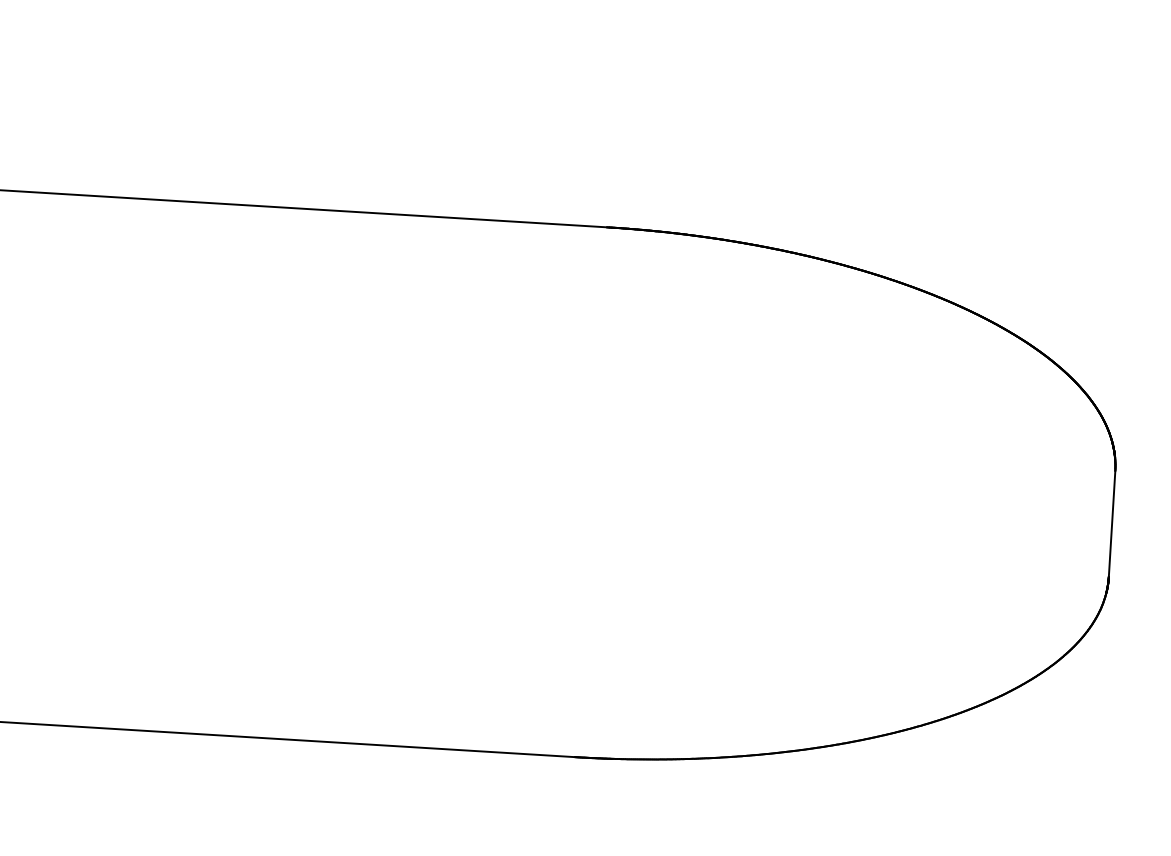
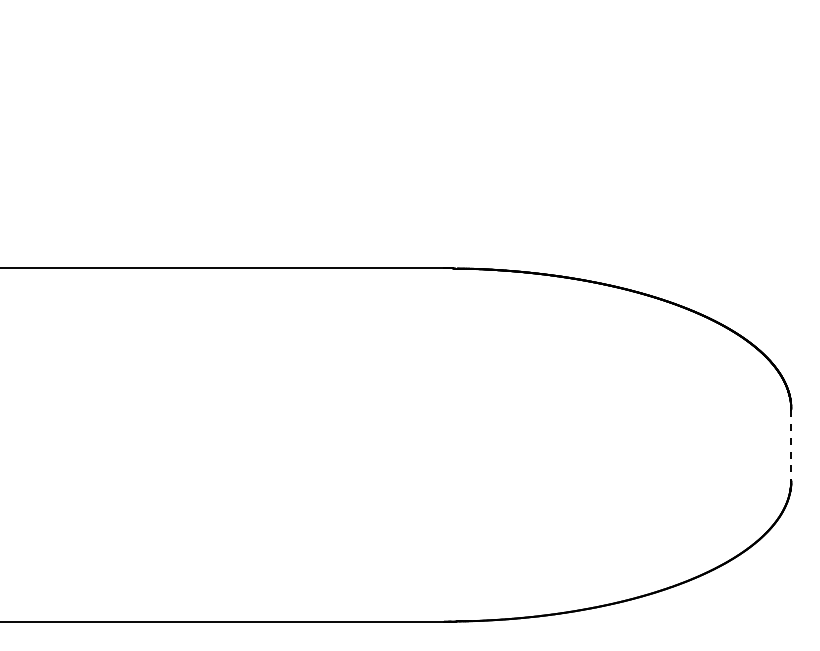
line: (1112, 524) -> (791, 445), solid -> dashed

